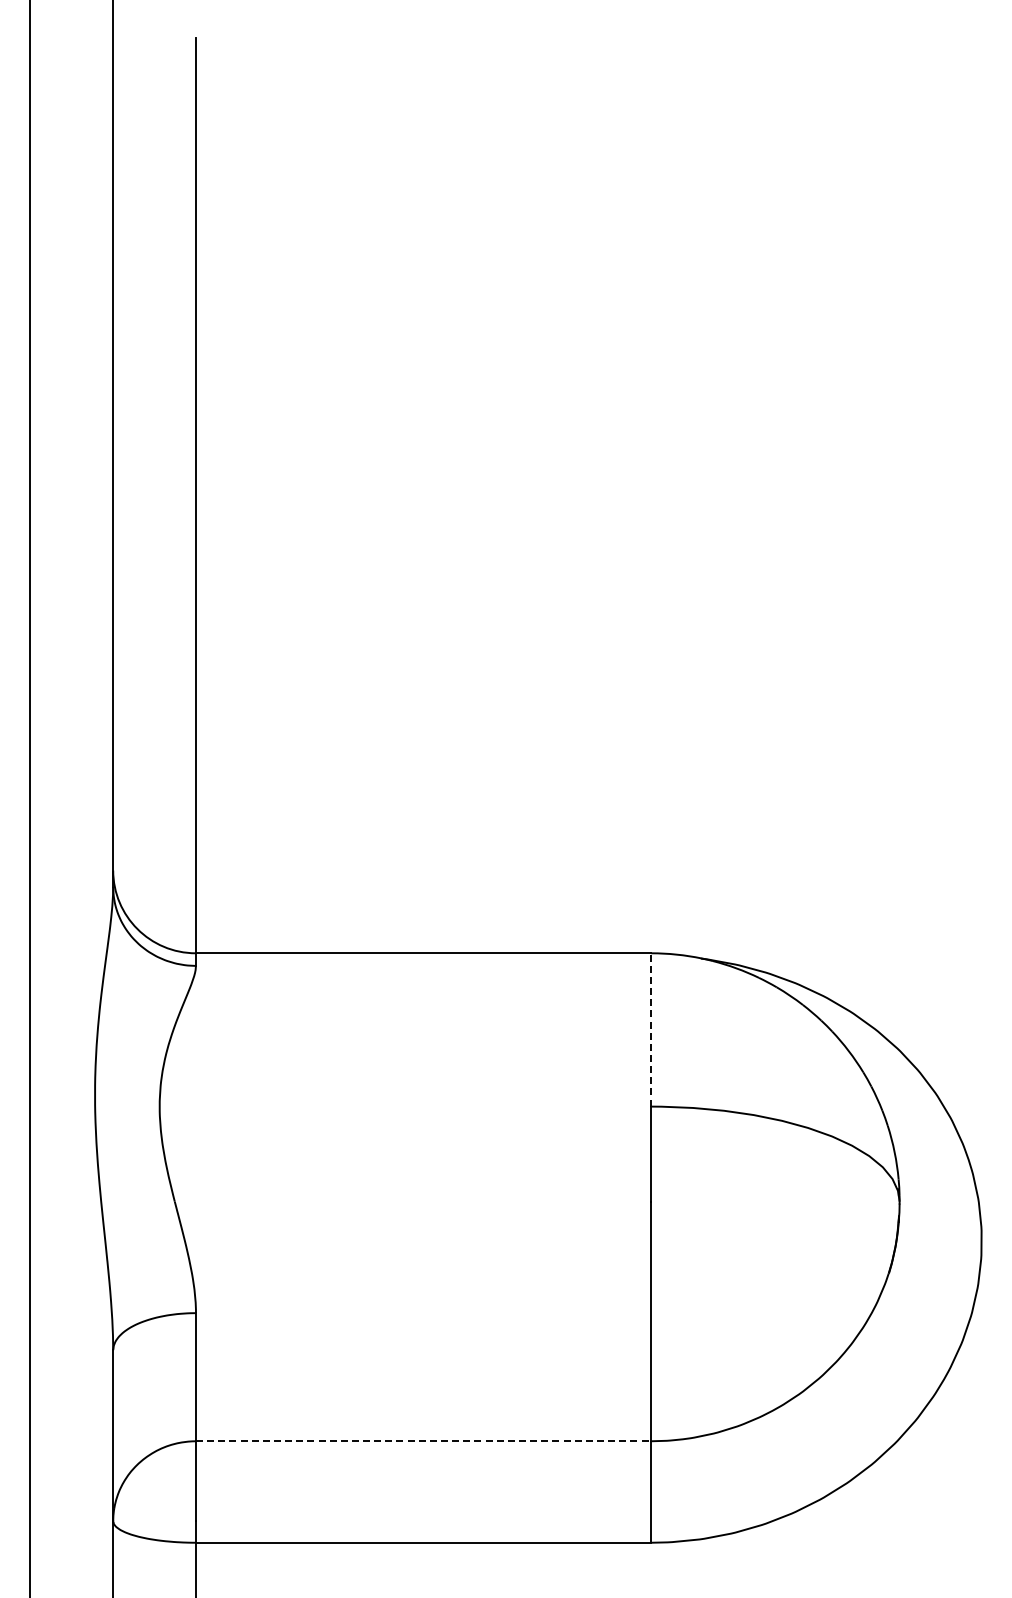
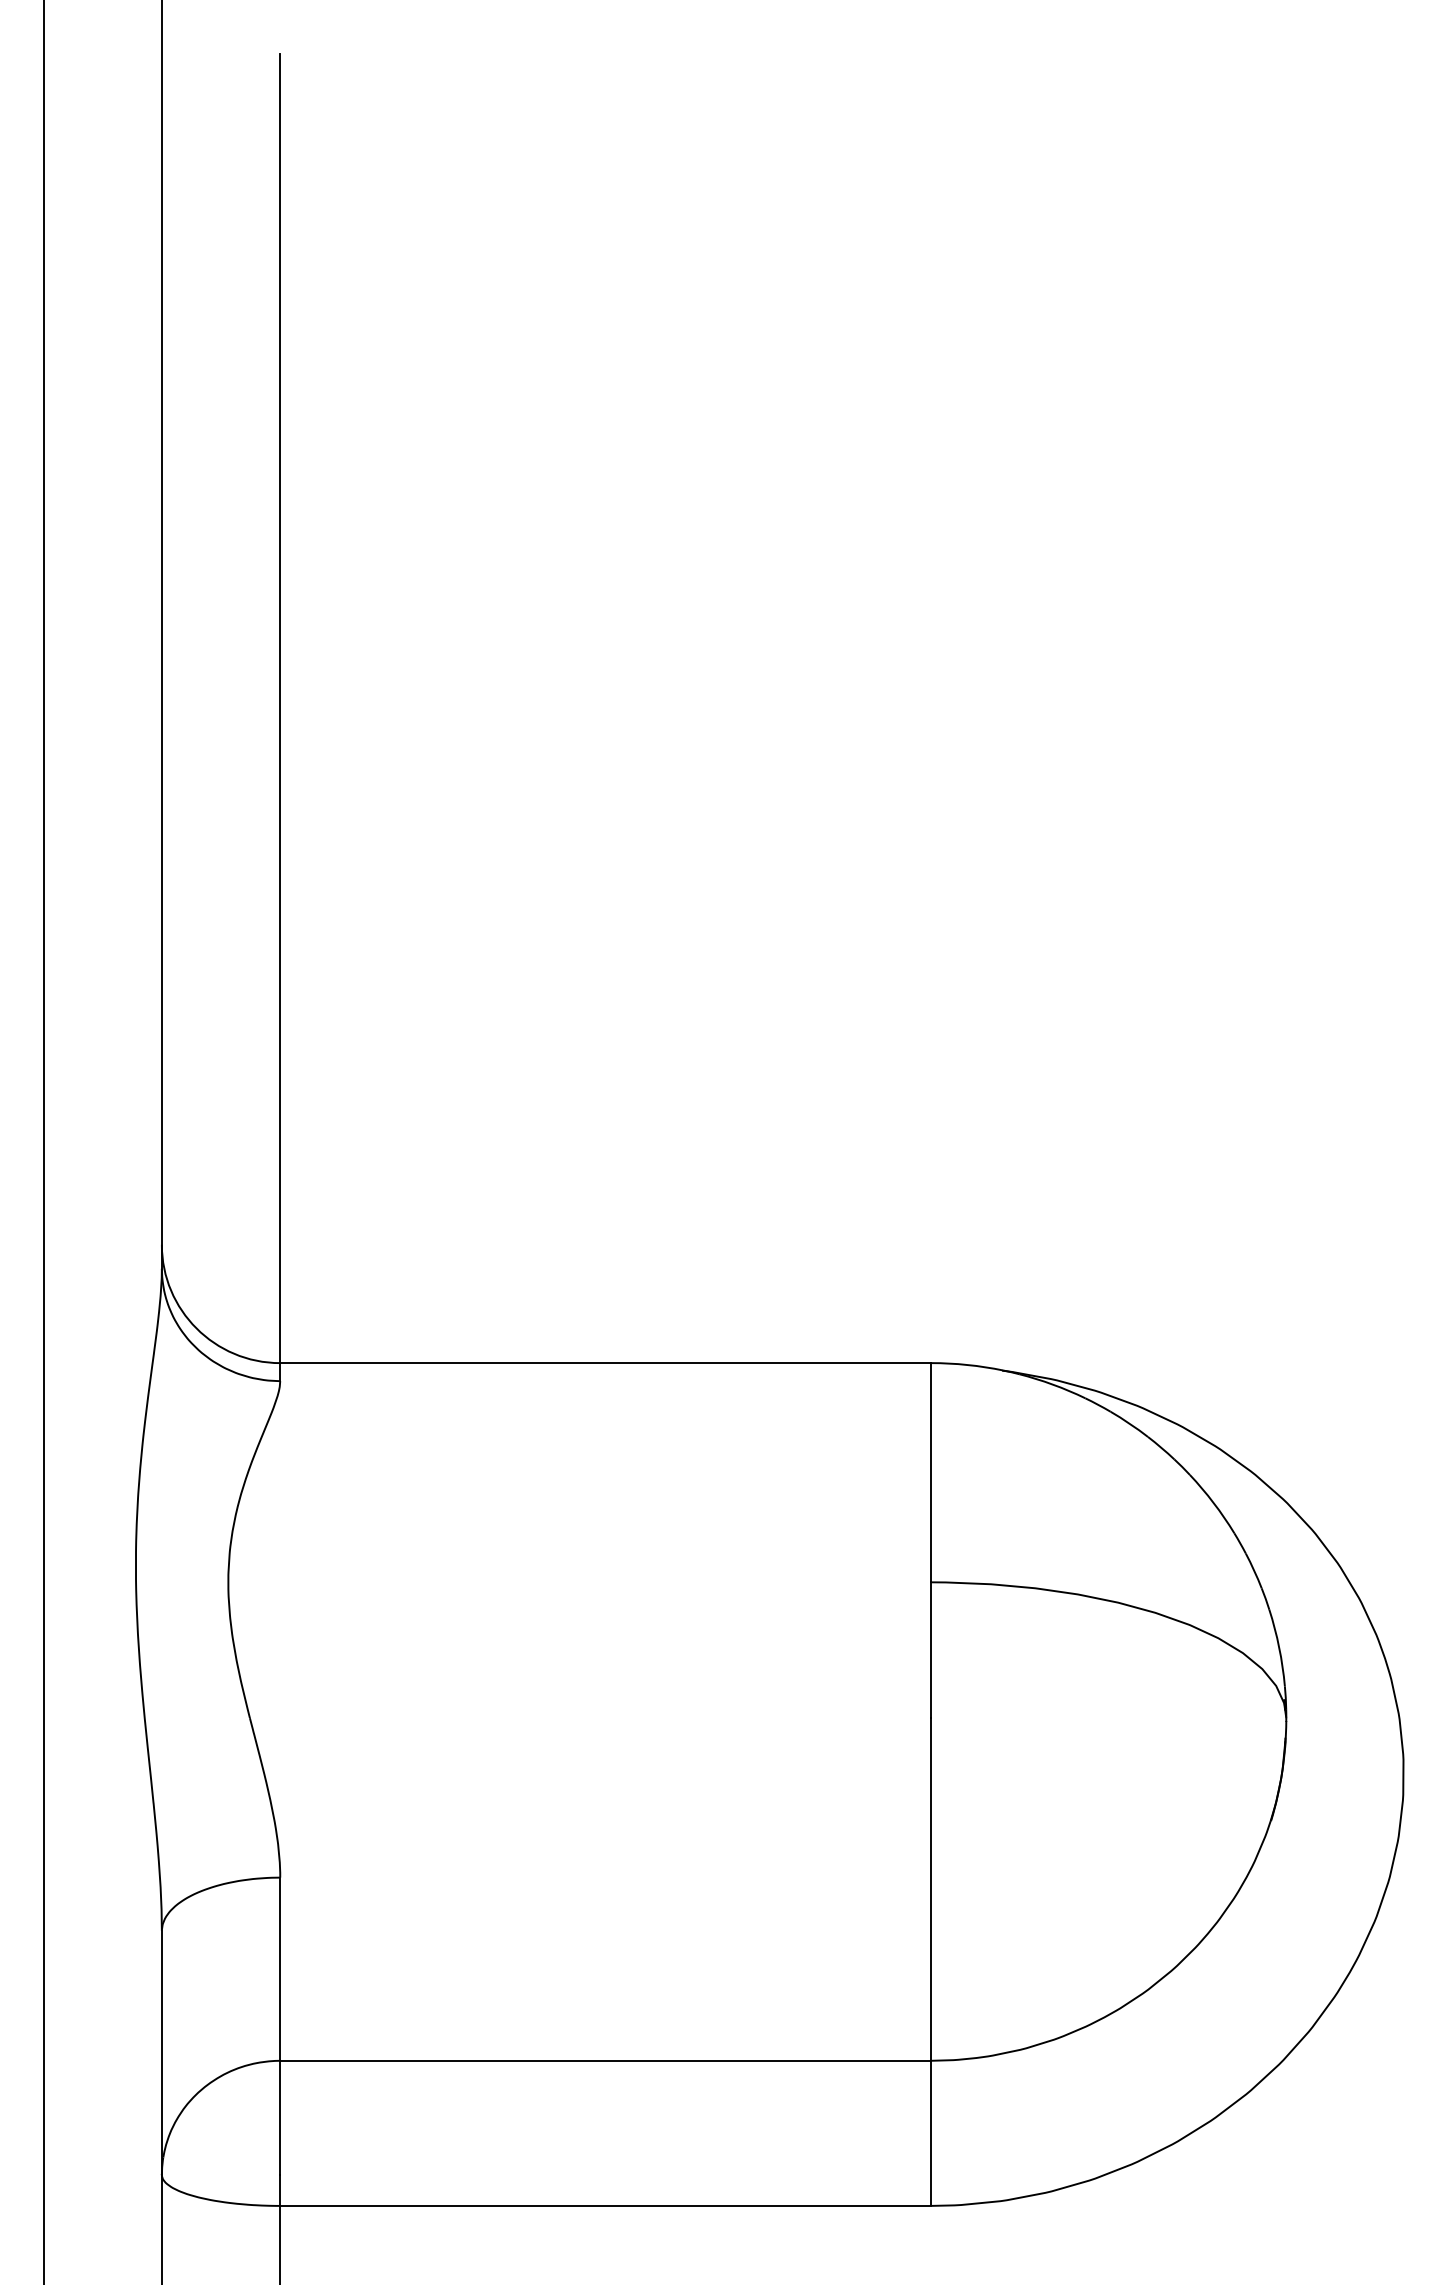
line: (651, 1029) -> (931, 1472), dashed -> solid
line: (423, 1441) -> (605, 2061), dashed -> solid

